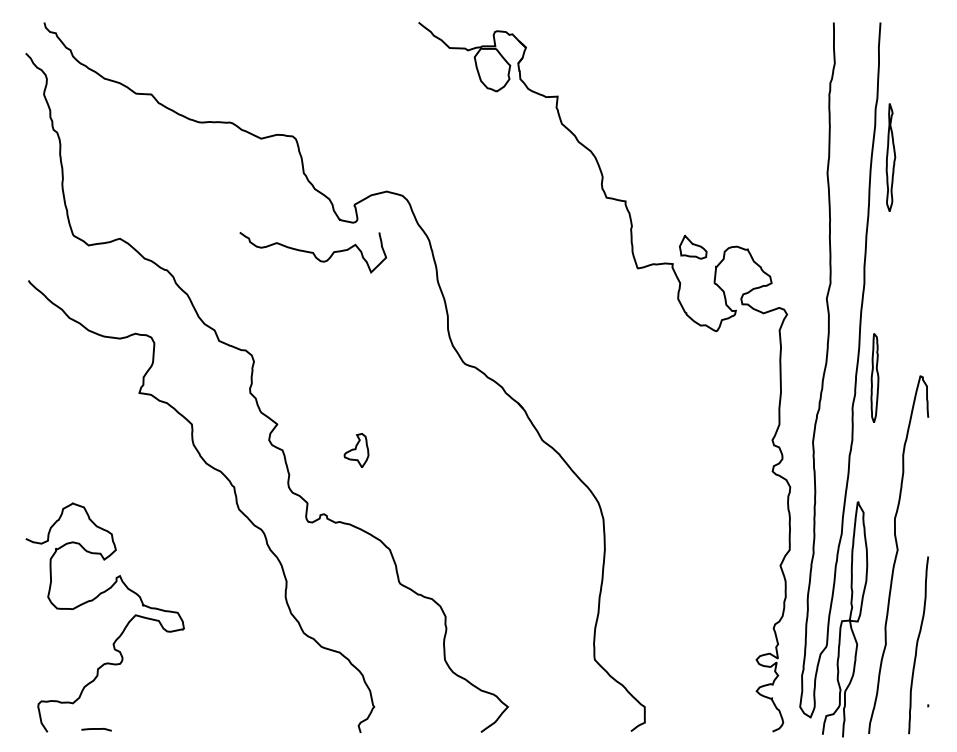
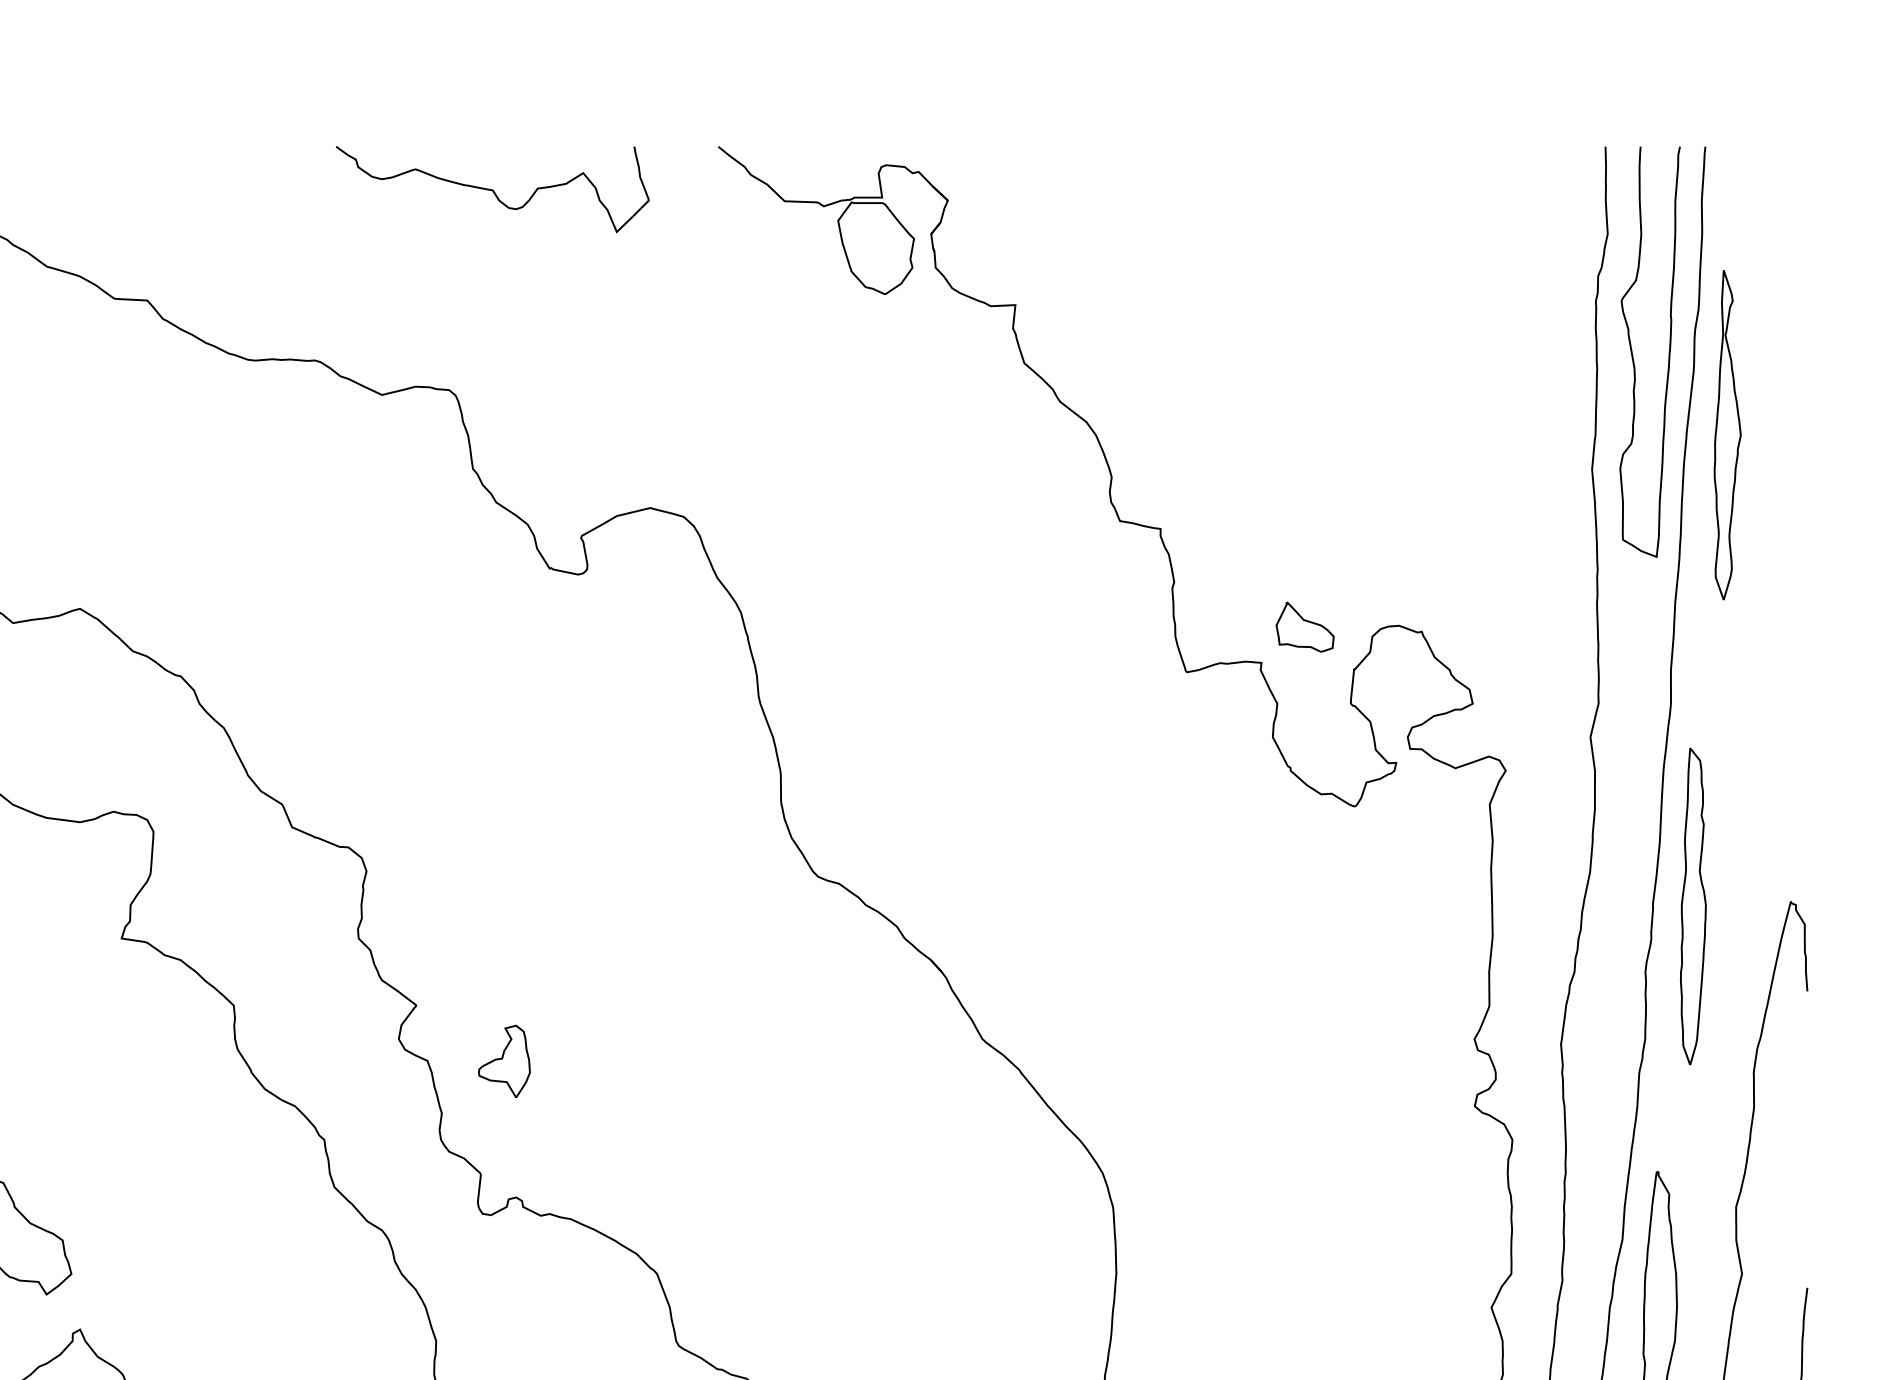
curve: (847, 119) -> (1634, 353), added
part: (890, 157) -> (1726, 435), size x1.43
curve: (312, 252) -> (491, 189), moved
part: (874, 377) -> (1692, 905), size x1.67
part: (356, 450) -> (504, 1061), moved

